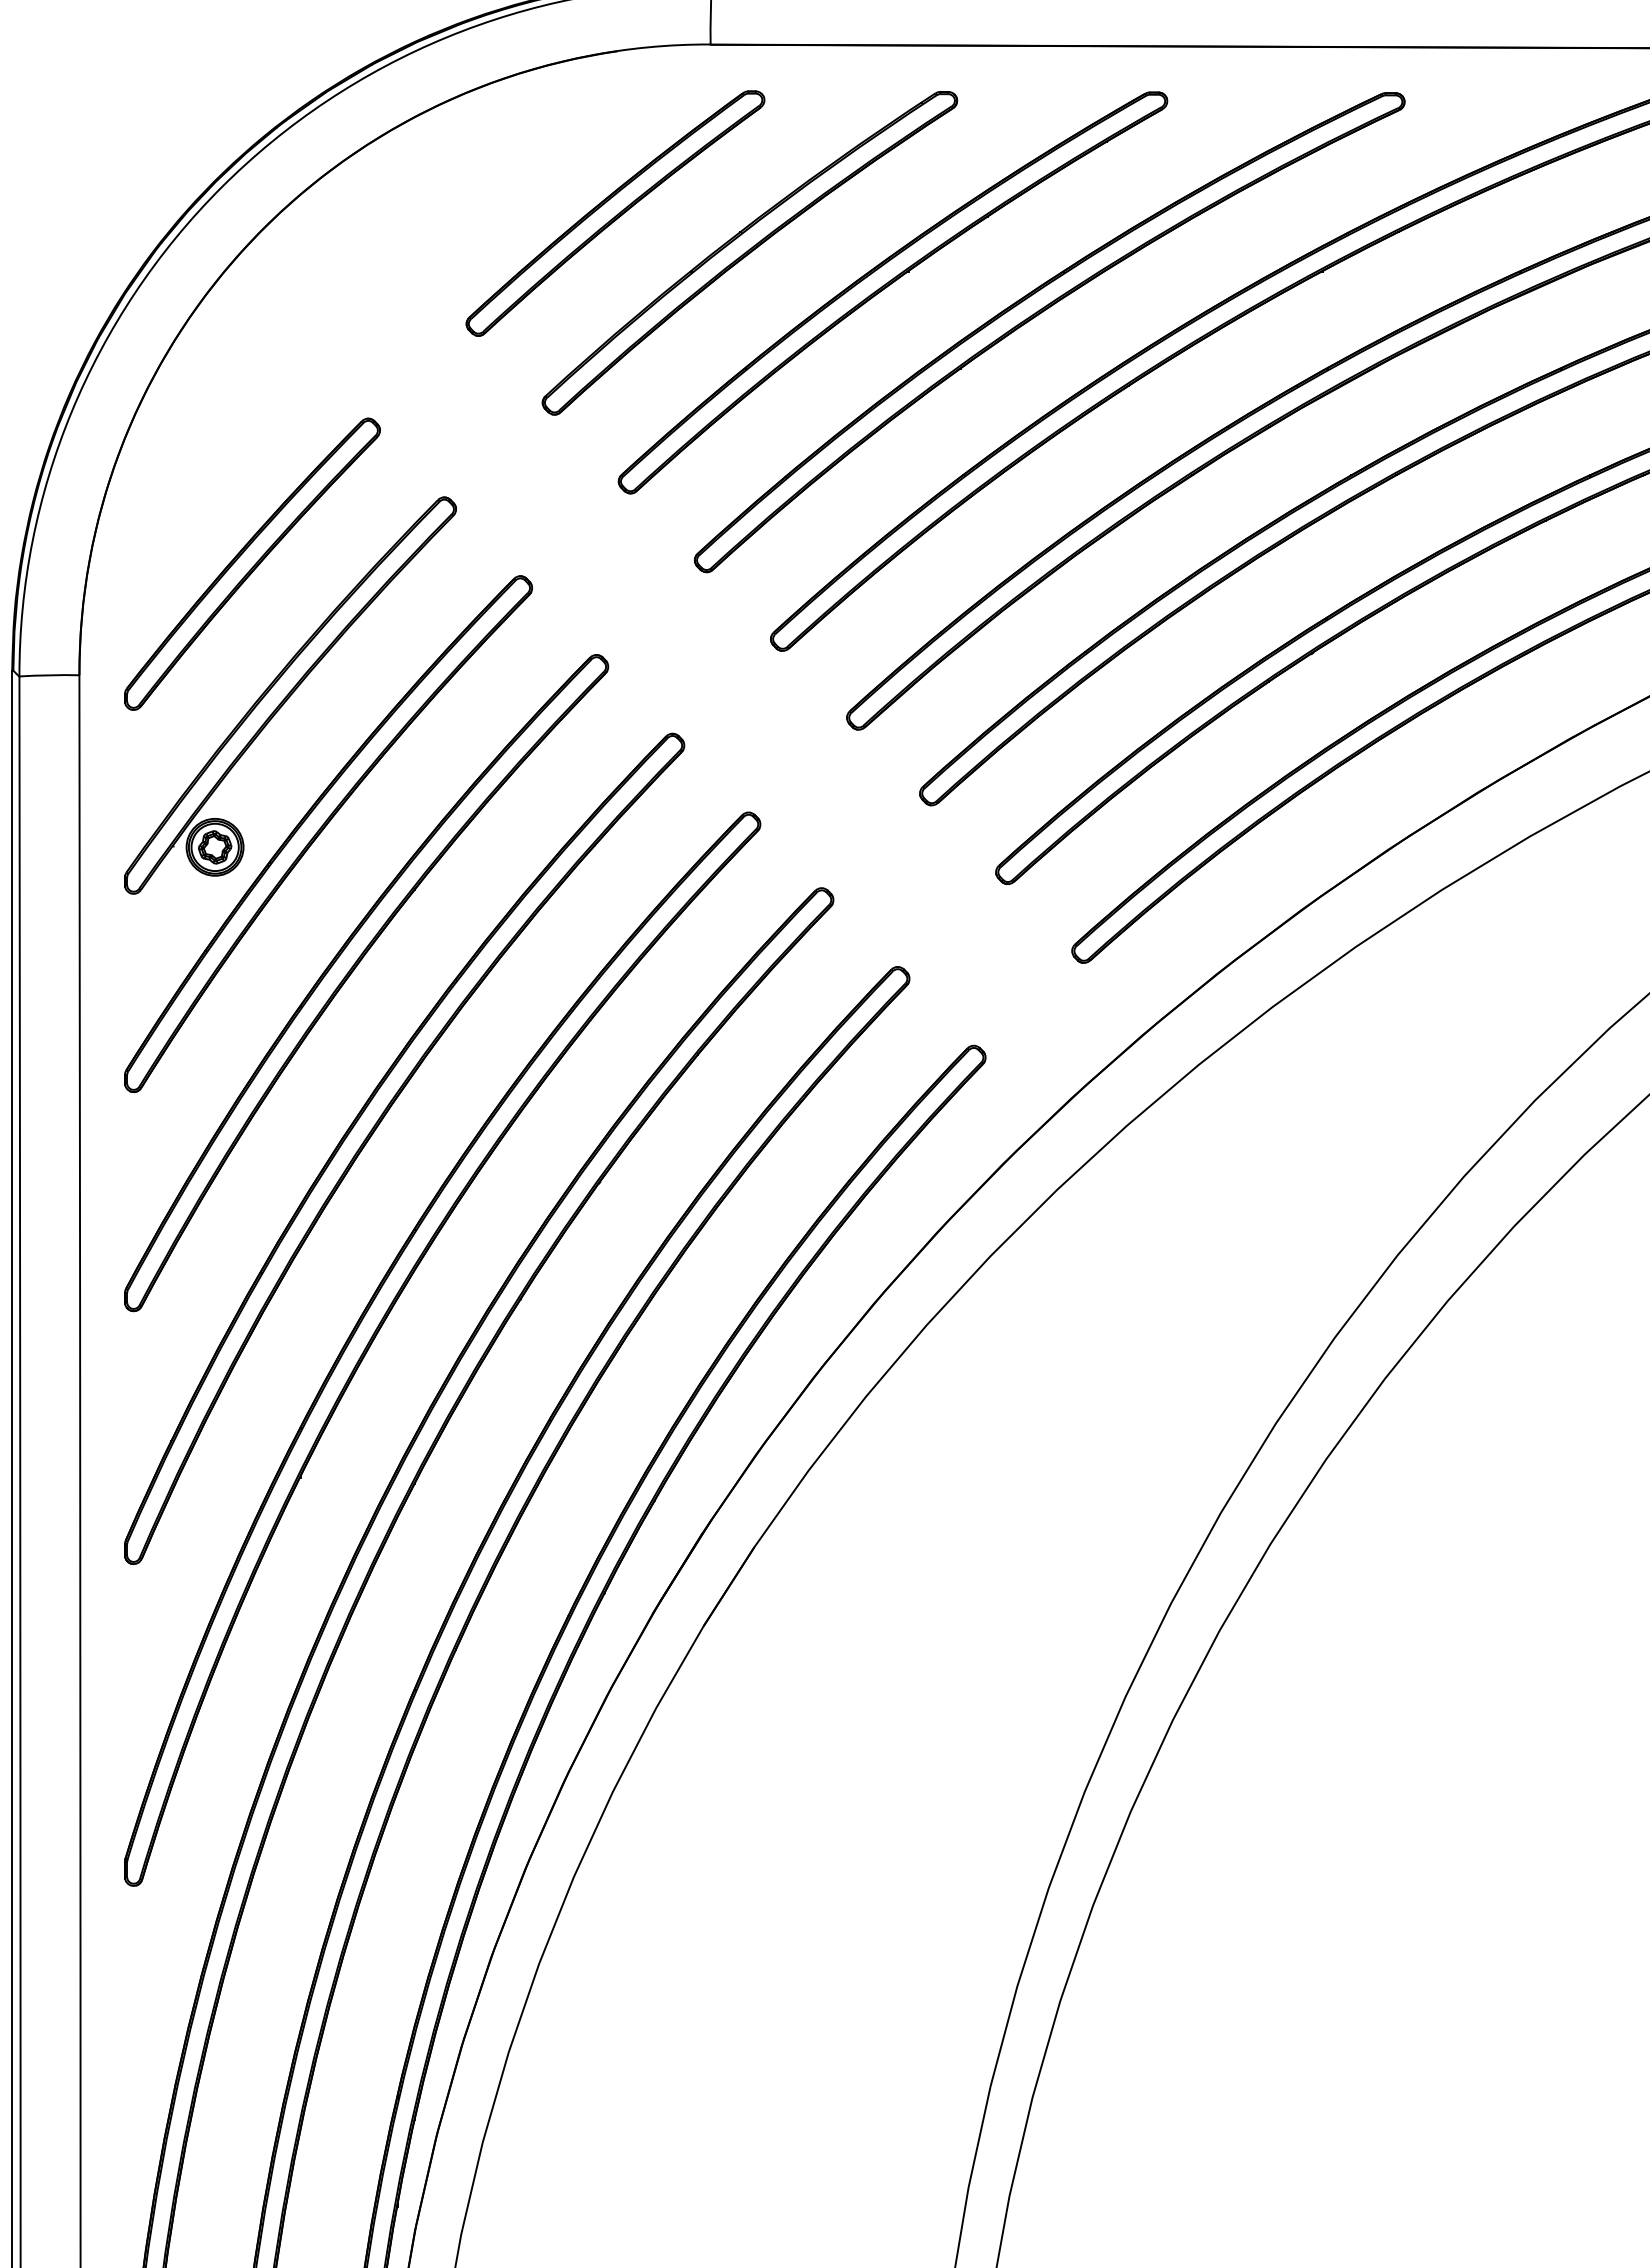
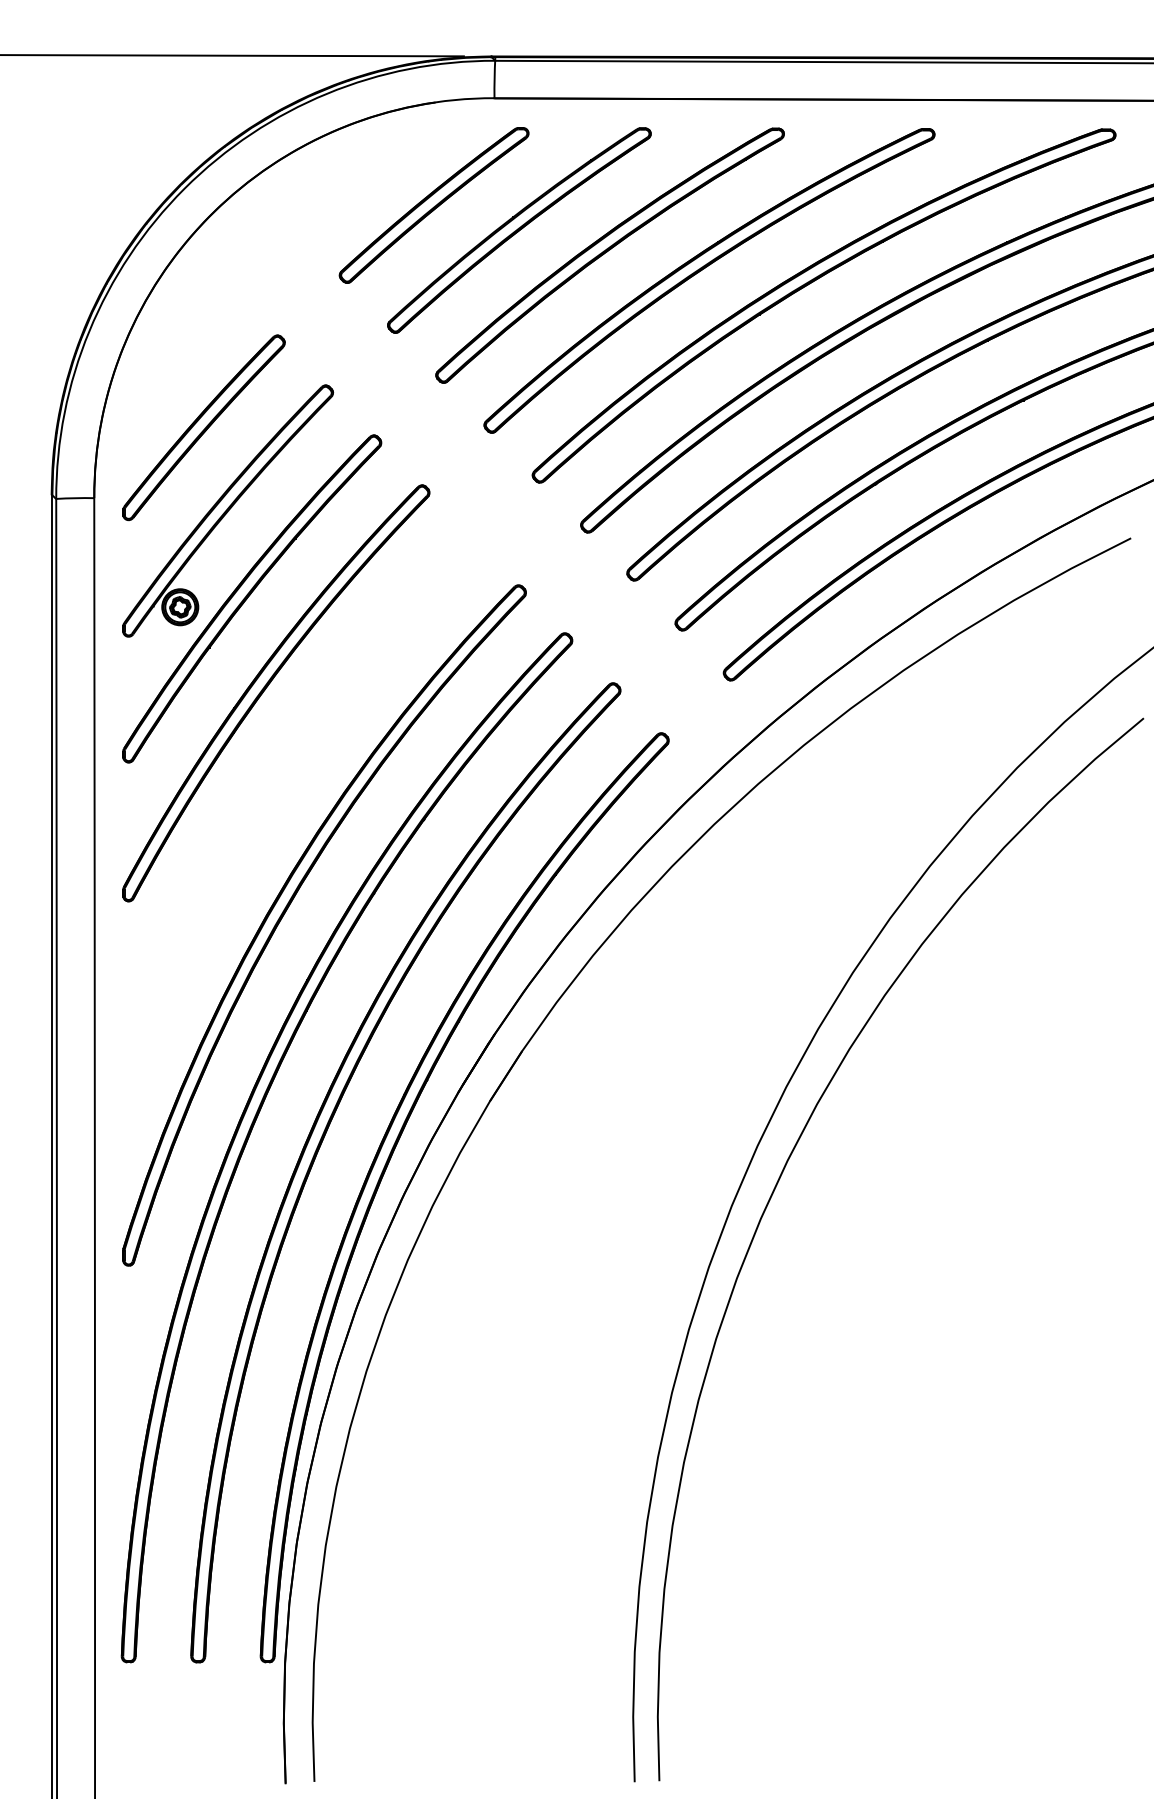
part: (376, 1131) -> (282, 787), removed

